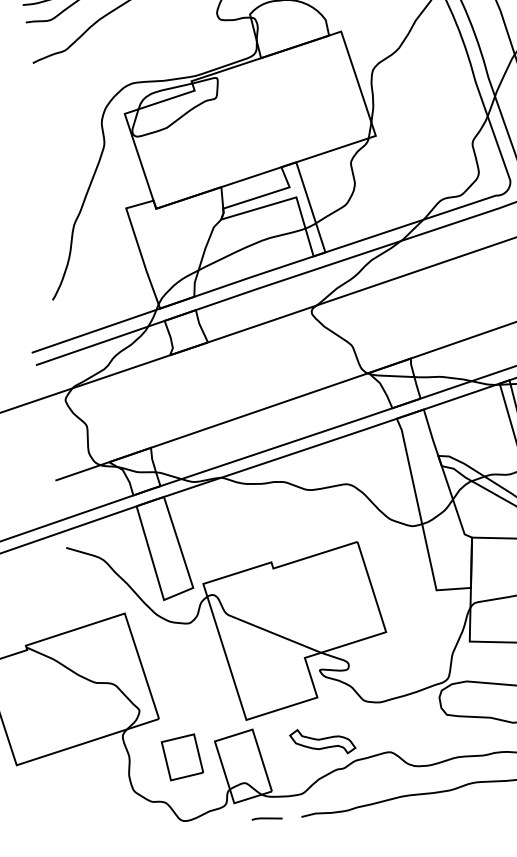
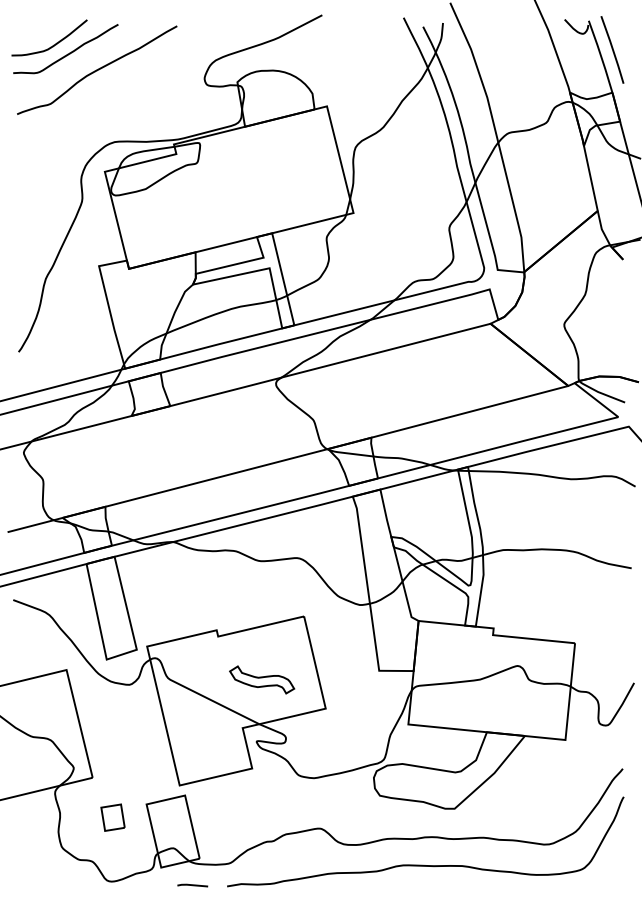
part: (323, 741) -> (262, 679), moved
part: (181, 757) -> (112, 817), size x0.6

